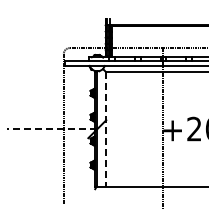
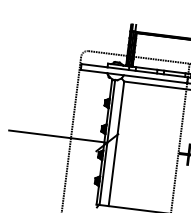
line: (51, 129) -> (57, 136), dashed -> solid
line: (105, 129) -> (116, 144), dashed -> solid

